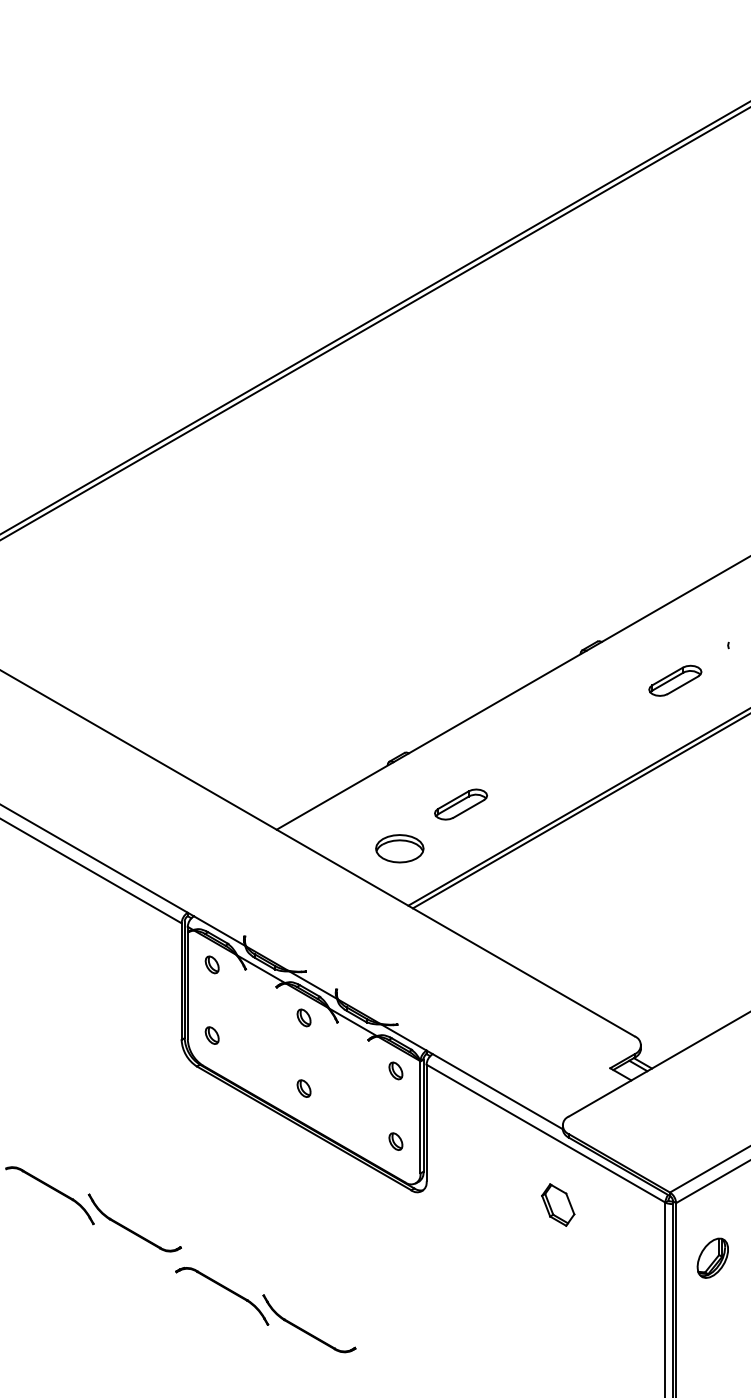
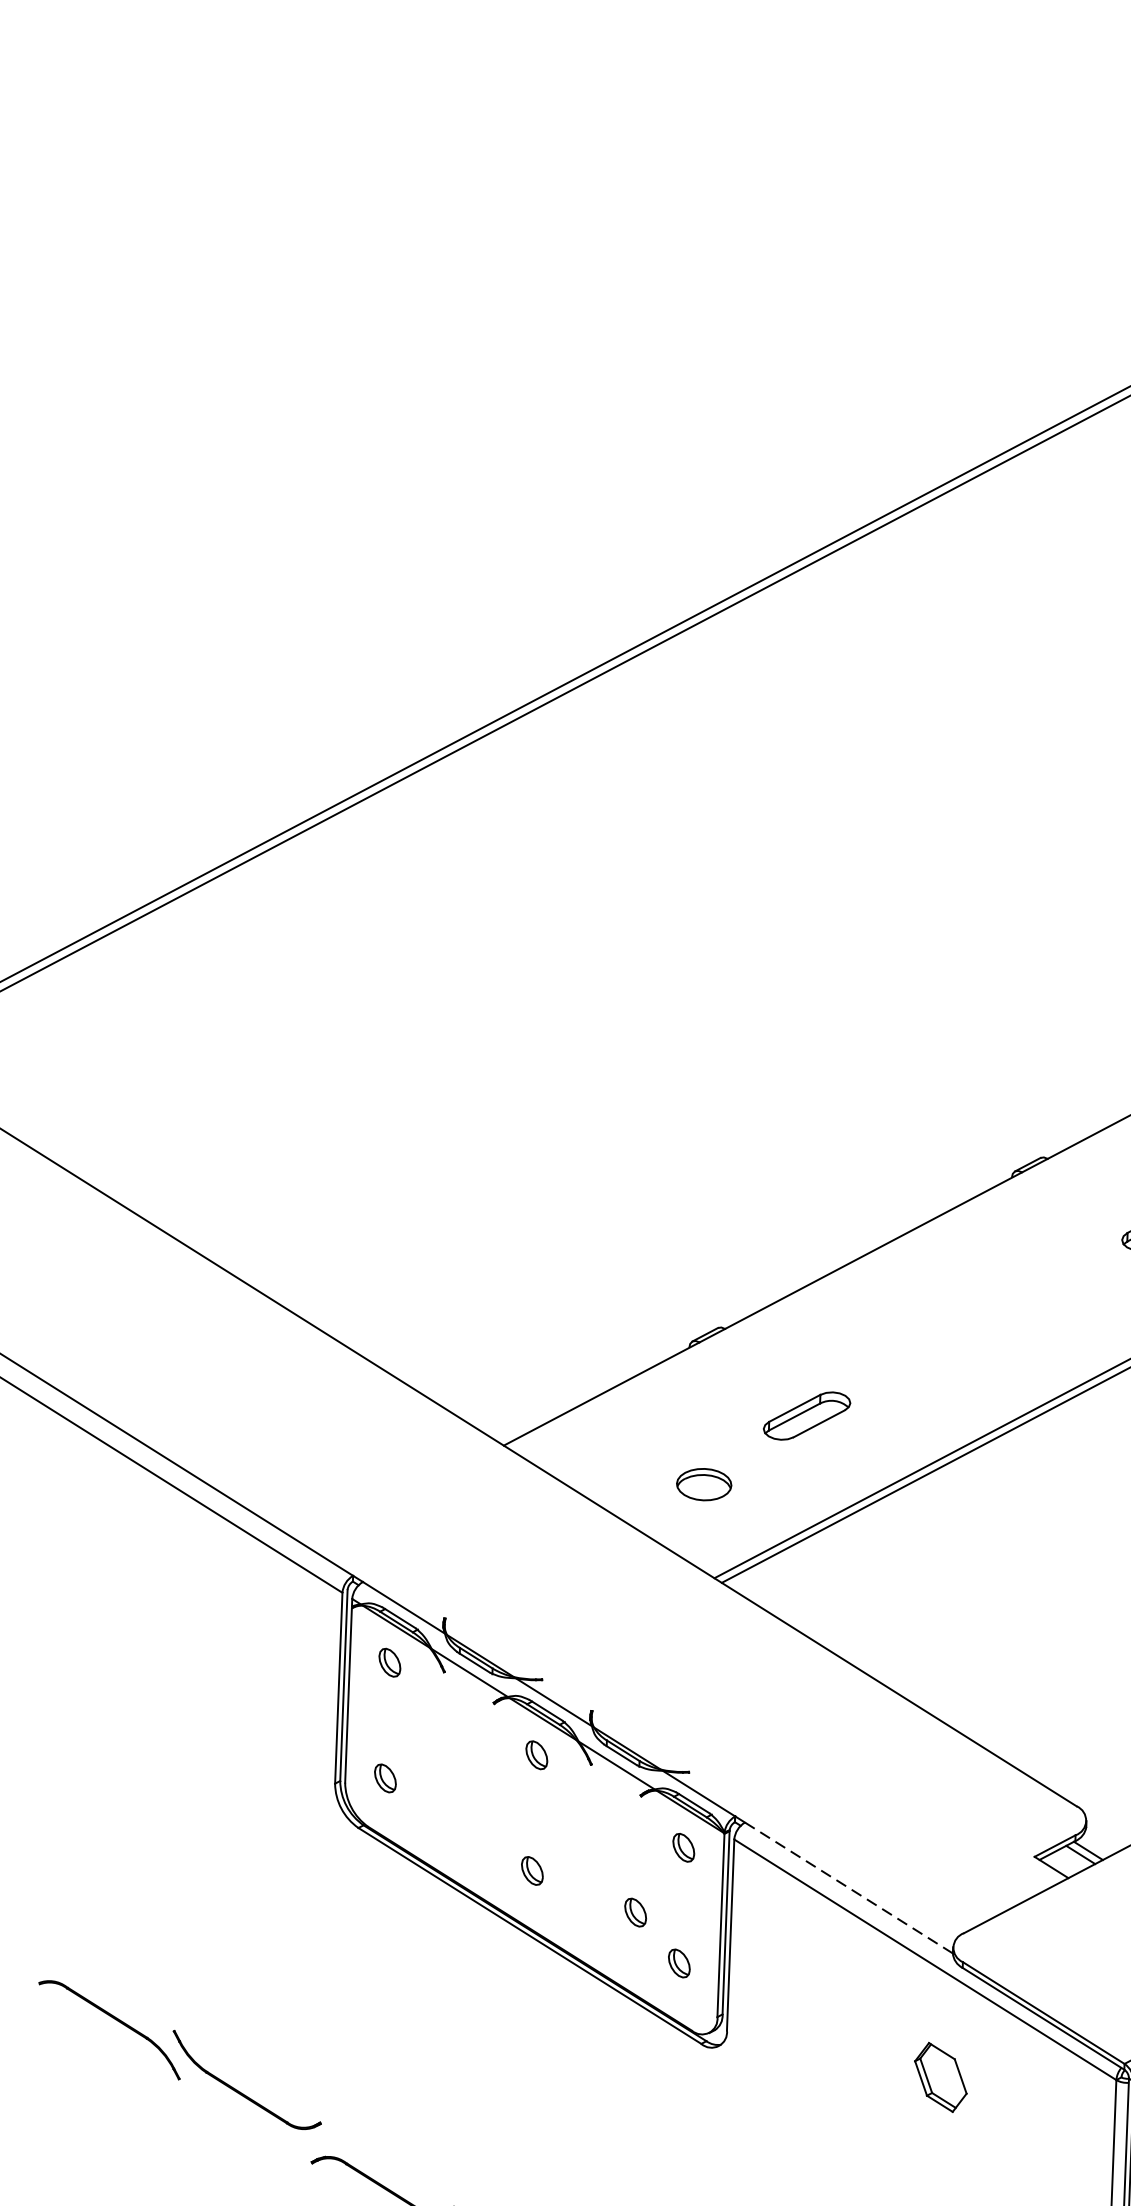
part: (399, 848) -> (703, 1484), size x0.7
line: (498, 1091) -> (850, 1887), solid -> dashed
part: (367, 1111) -> (634, 1912), added

